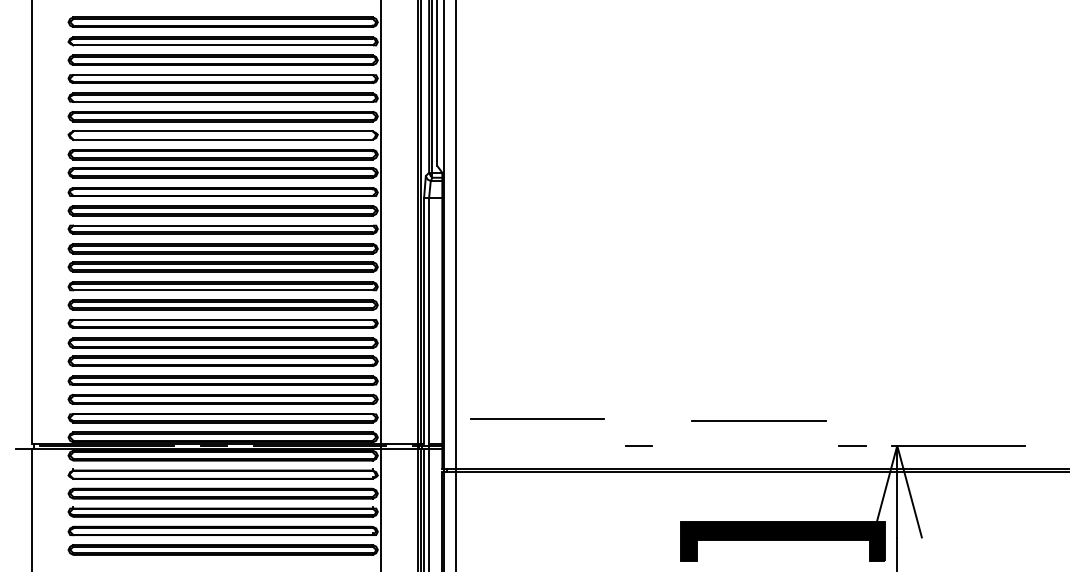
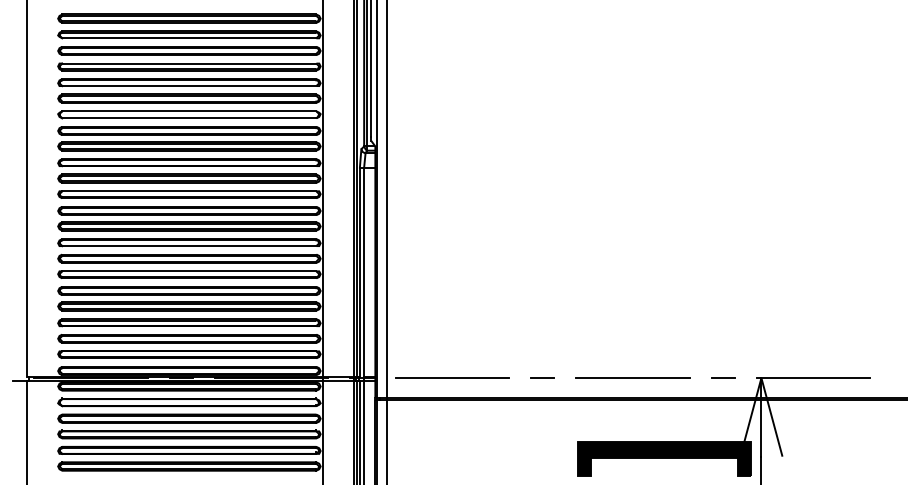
line: (537, 418) -> (452, 377), moved
line: (758, 420) -> (632, 377), moved

